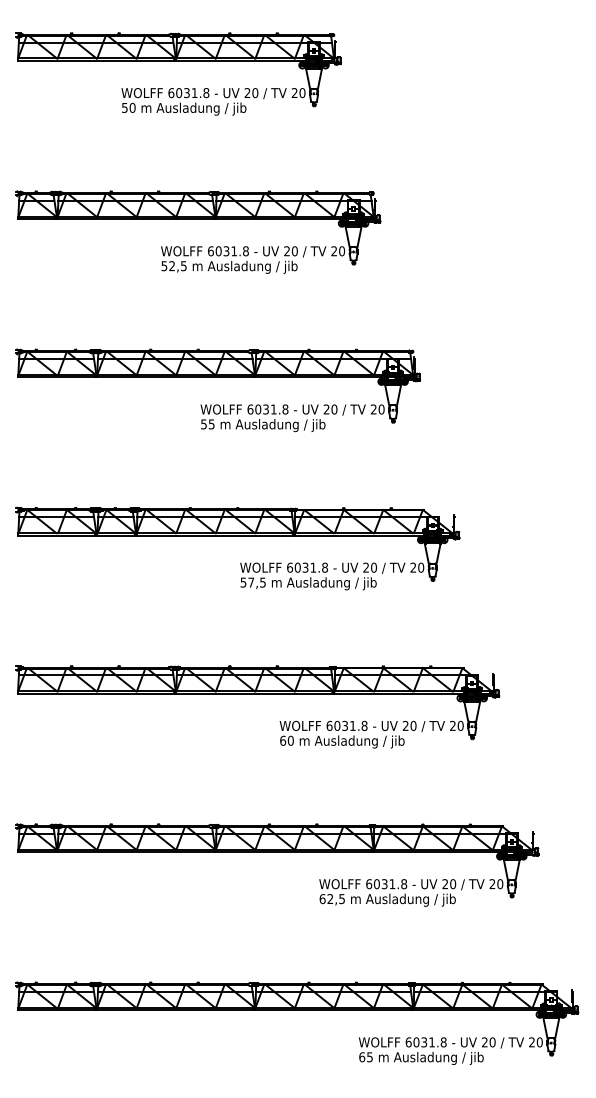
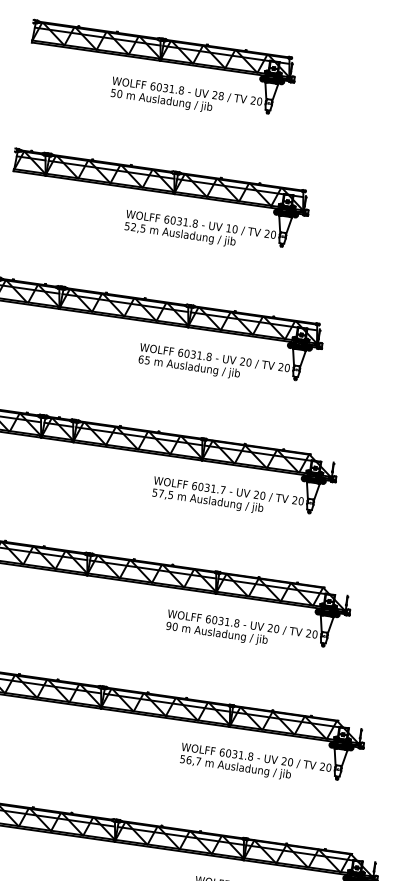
text: (255, 92) -> (221, 95), 20 -> 28
text: (286, 251) -> (228, 228), 20 -> 10
text: (203, 424) -> (140, 359), 55 -> 65
text: (324, 567) -> (222, 489), 6031.8 -> 6031.7
text: (283, 740) -> (169, 625), 60 -> 90
text: (331, 899) -> (189, 760), 62,5 -> 56,7

